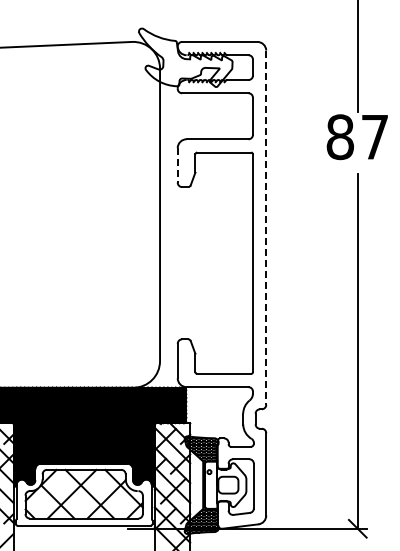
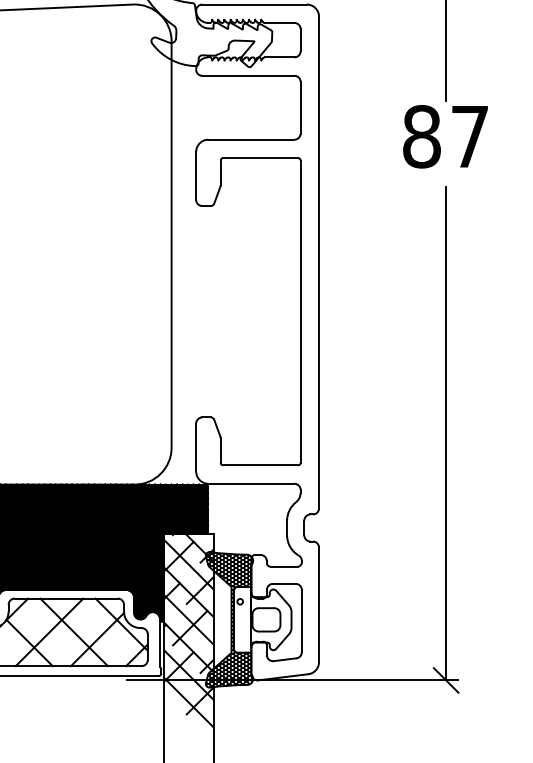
line: (177, 165) -> (195, 176), dashed -> solid
line: (266, 228) -> (319, 263), dashed -> solid

